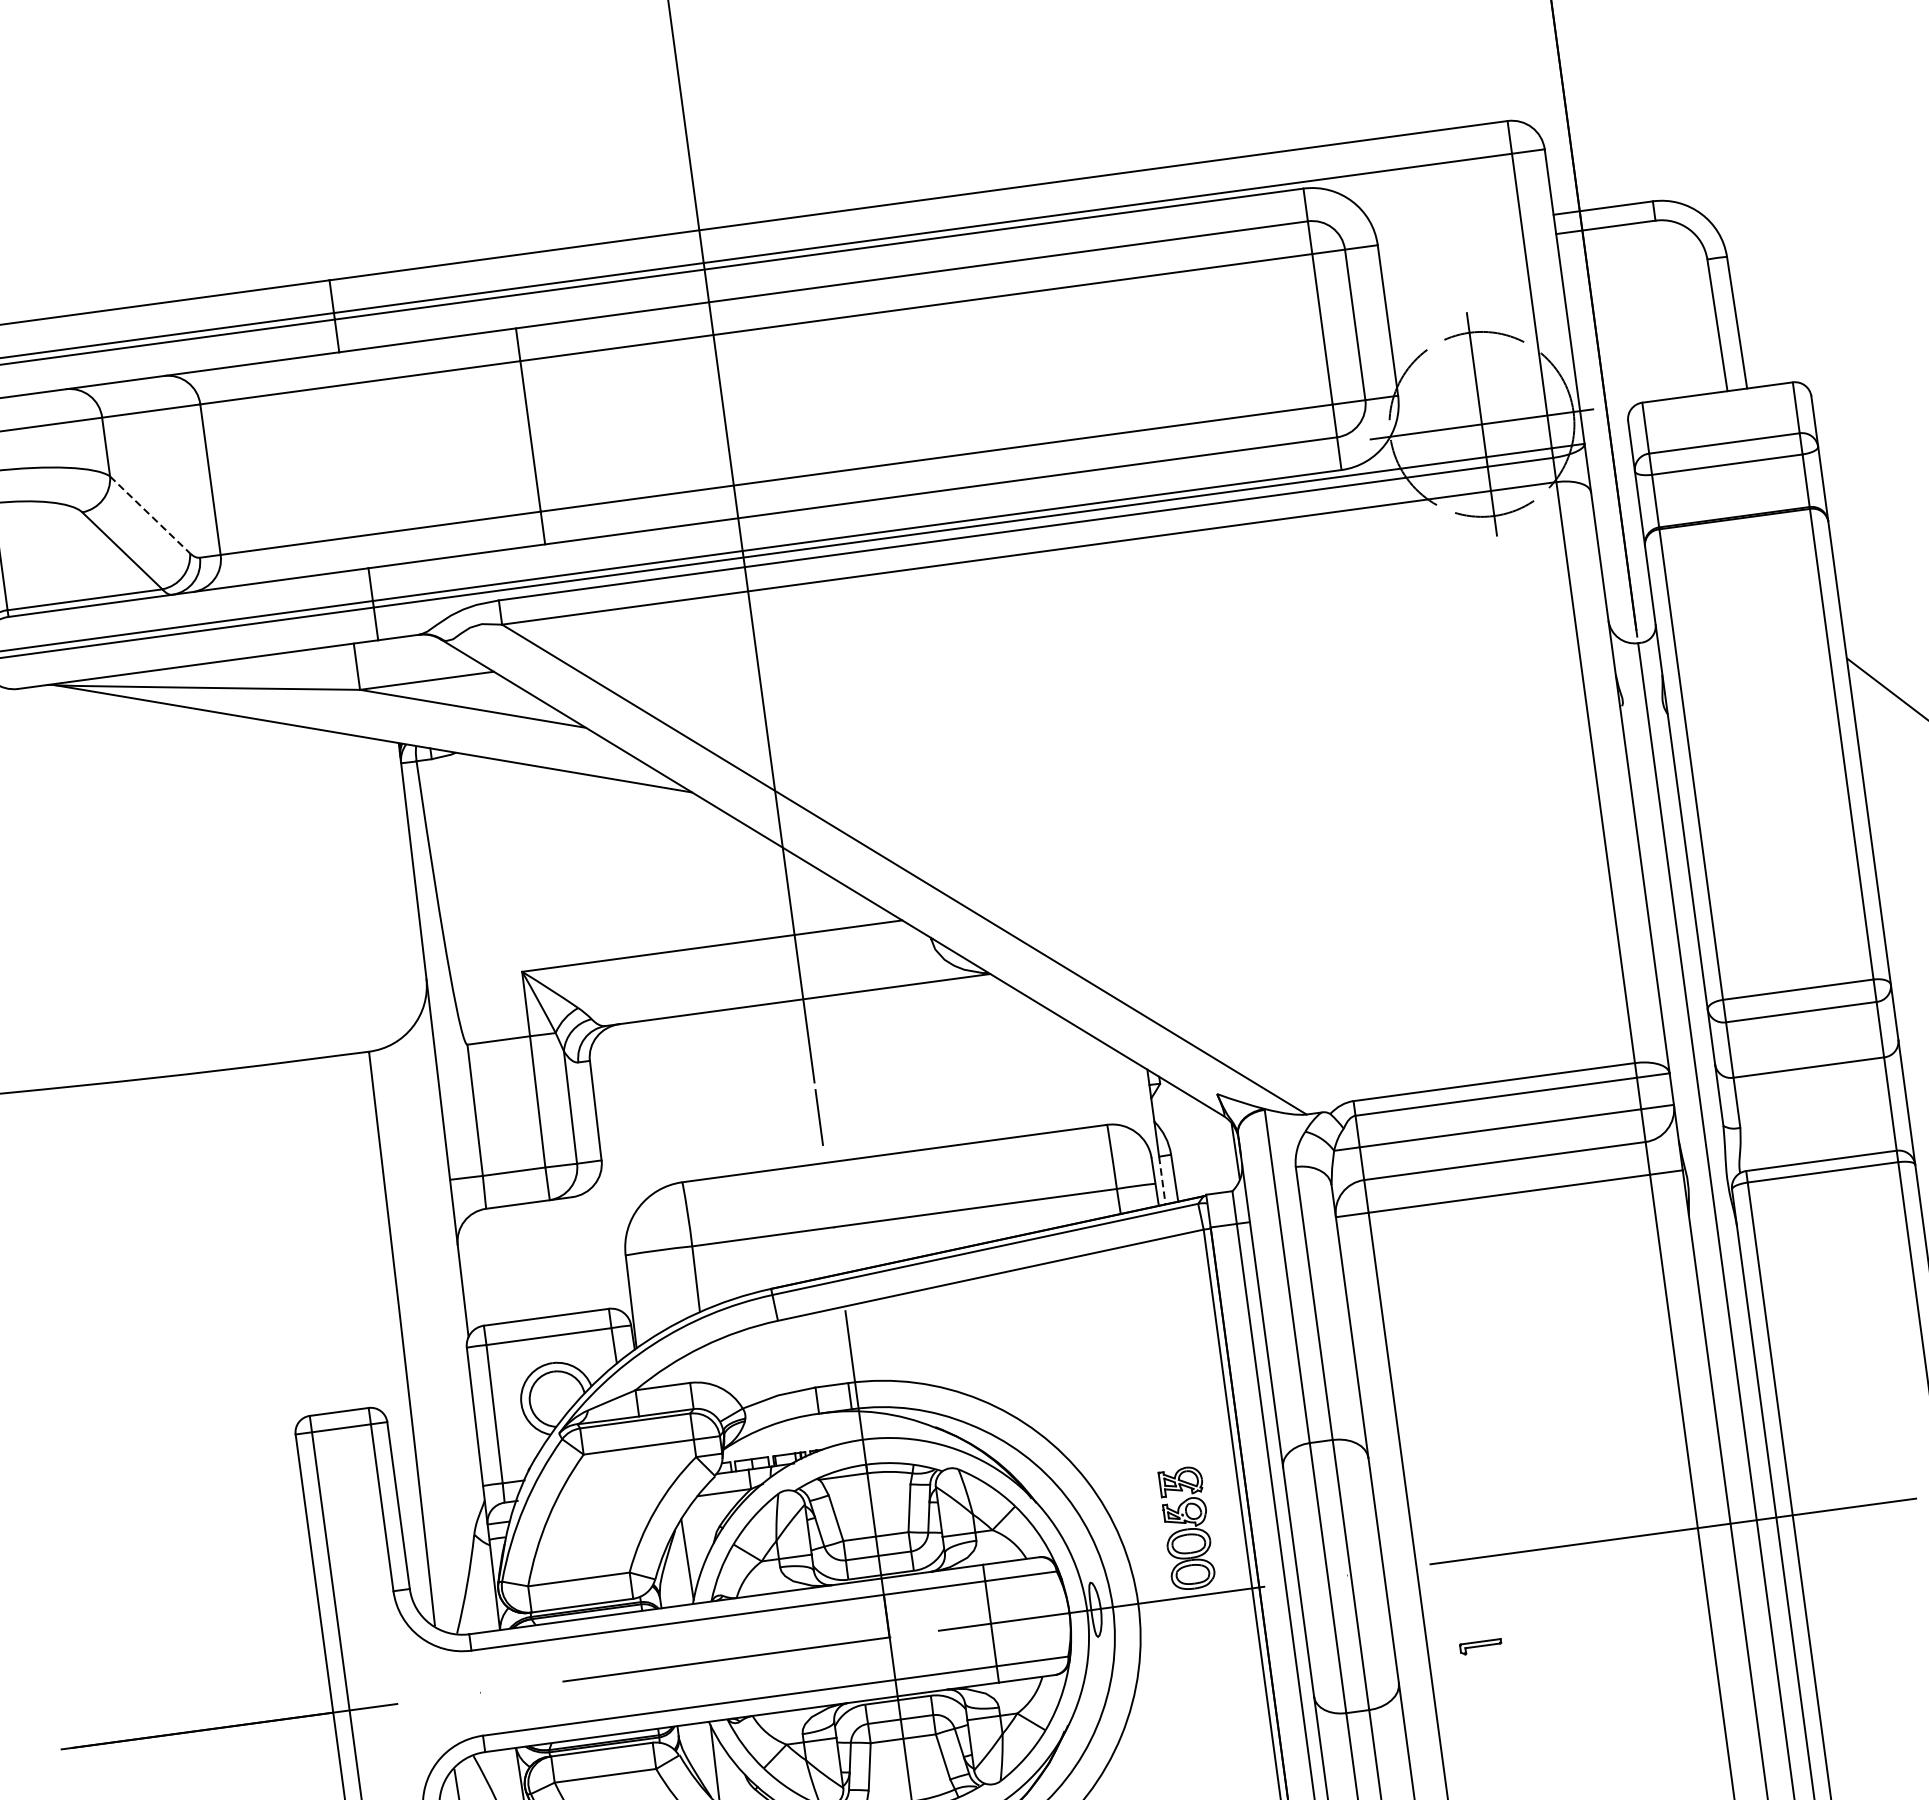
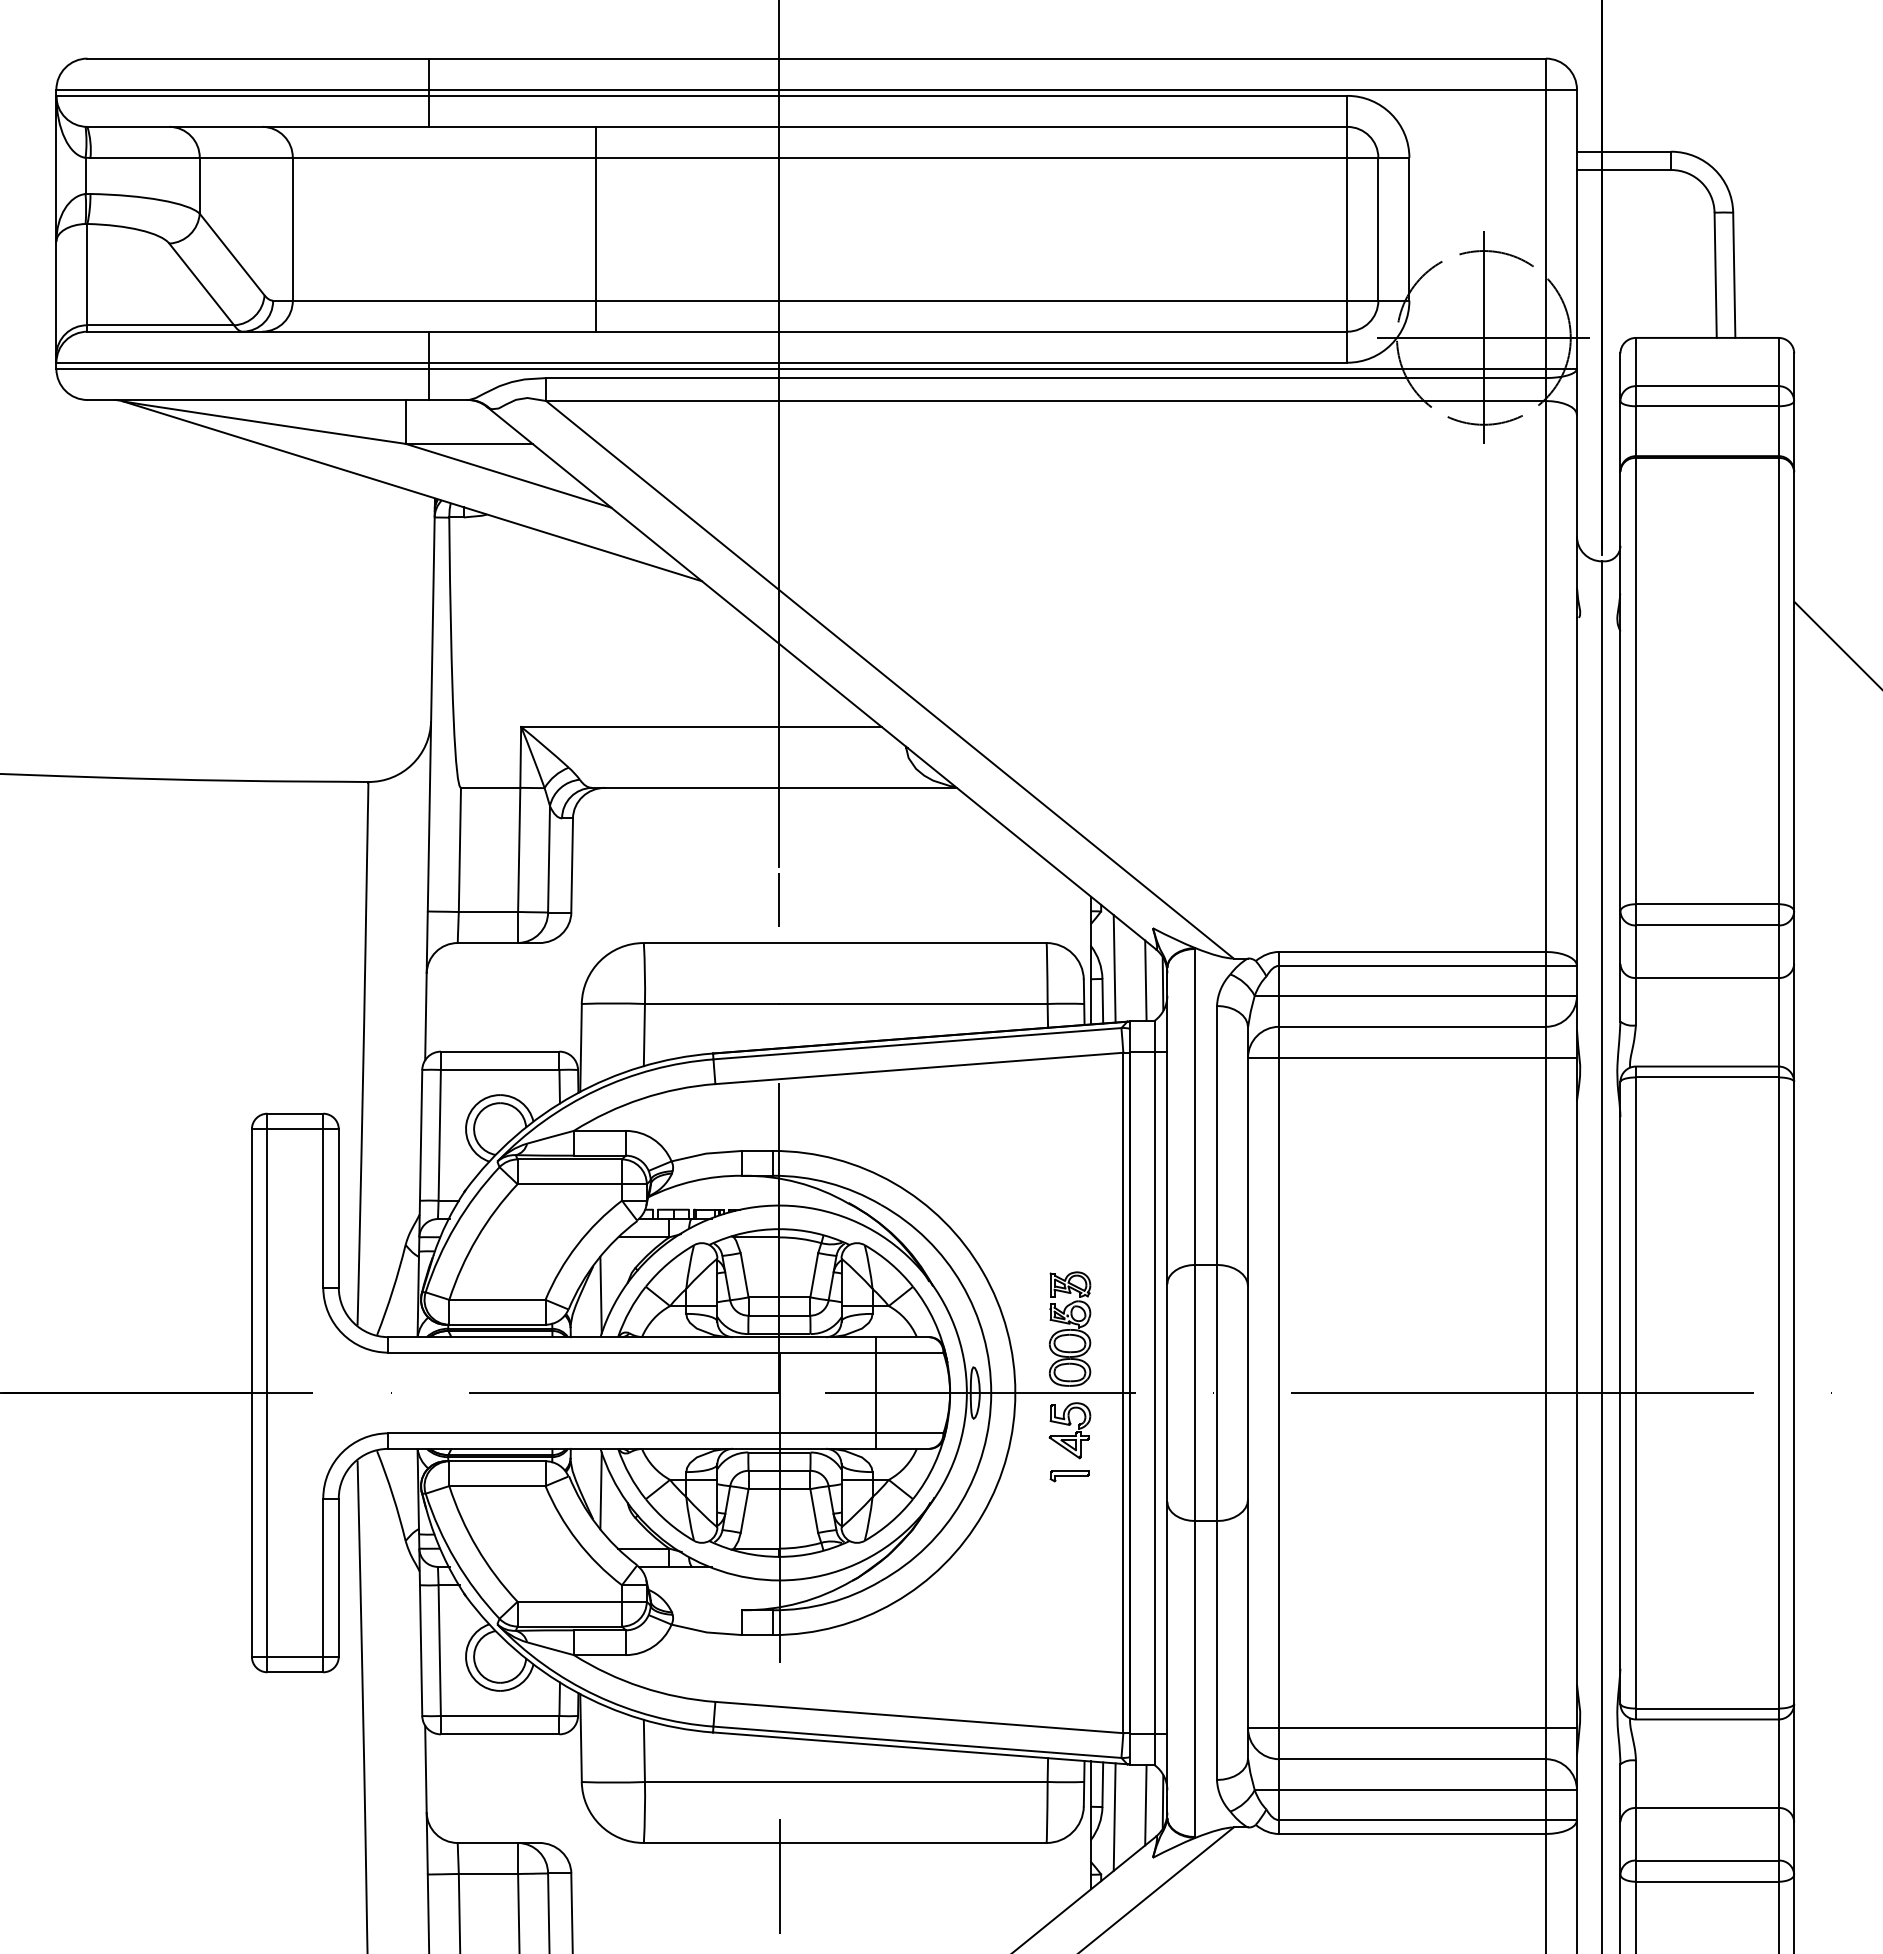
line: (150, 514) -> (232, 254), dashed -> solid
line: (1182, 1142) -> (1114, 968), added
line: (1216, 1150) -> (1145, 980), added
line: (1162, 1180) -> (1091, 1001), dashed -> solid
part: (1200, 1635) -> (1069, 1430), added
part: (1480, 1647) -> (1069, 1476), moved

